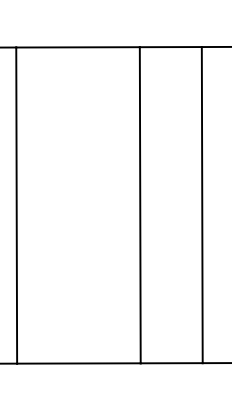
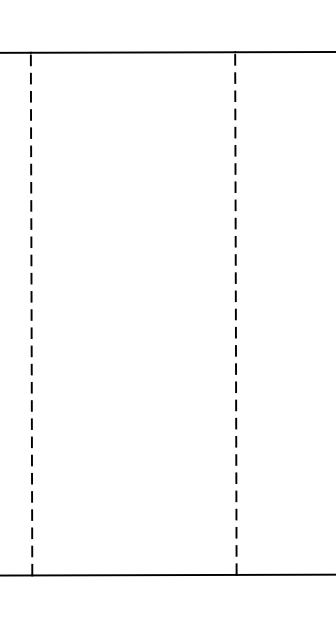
line: (140, 204) -> (236, 312), solid -> dashed
line: (16, 205) -> (31, 313), solid -> dashed

